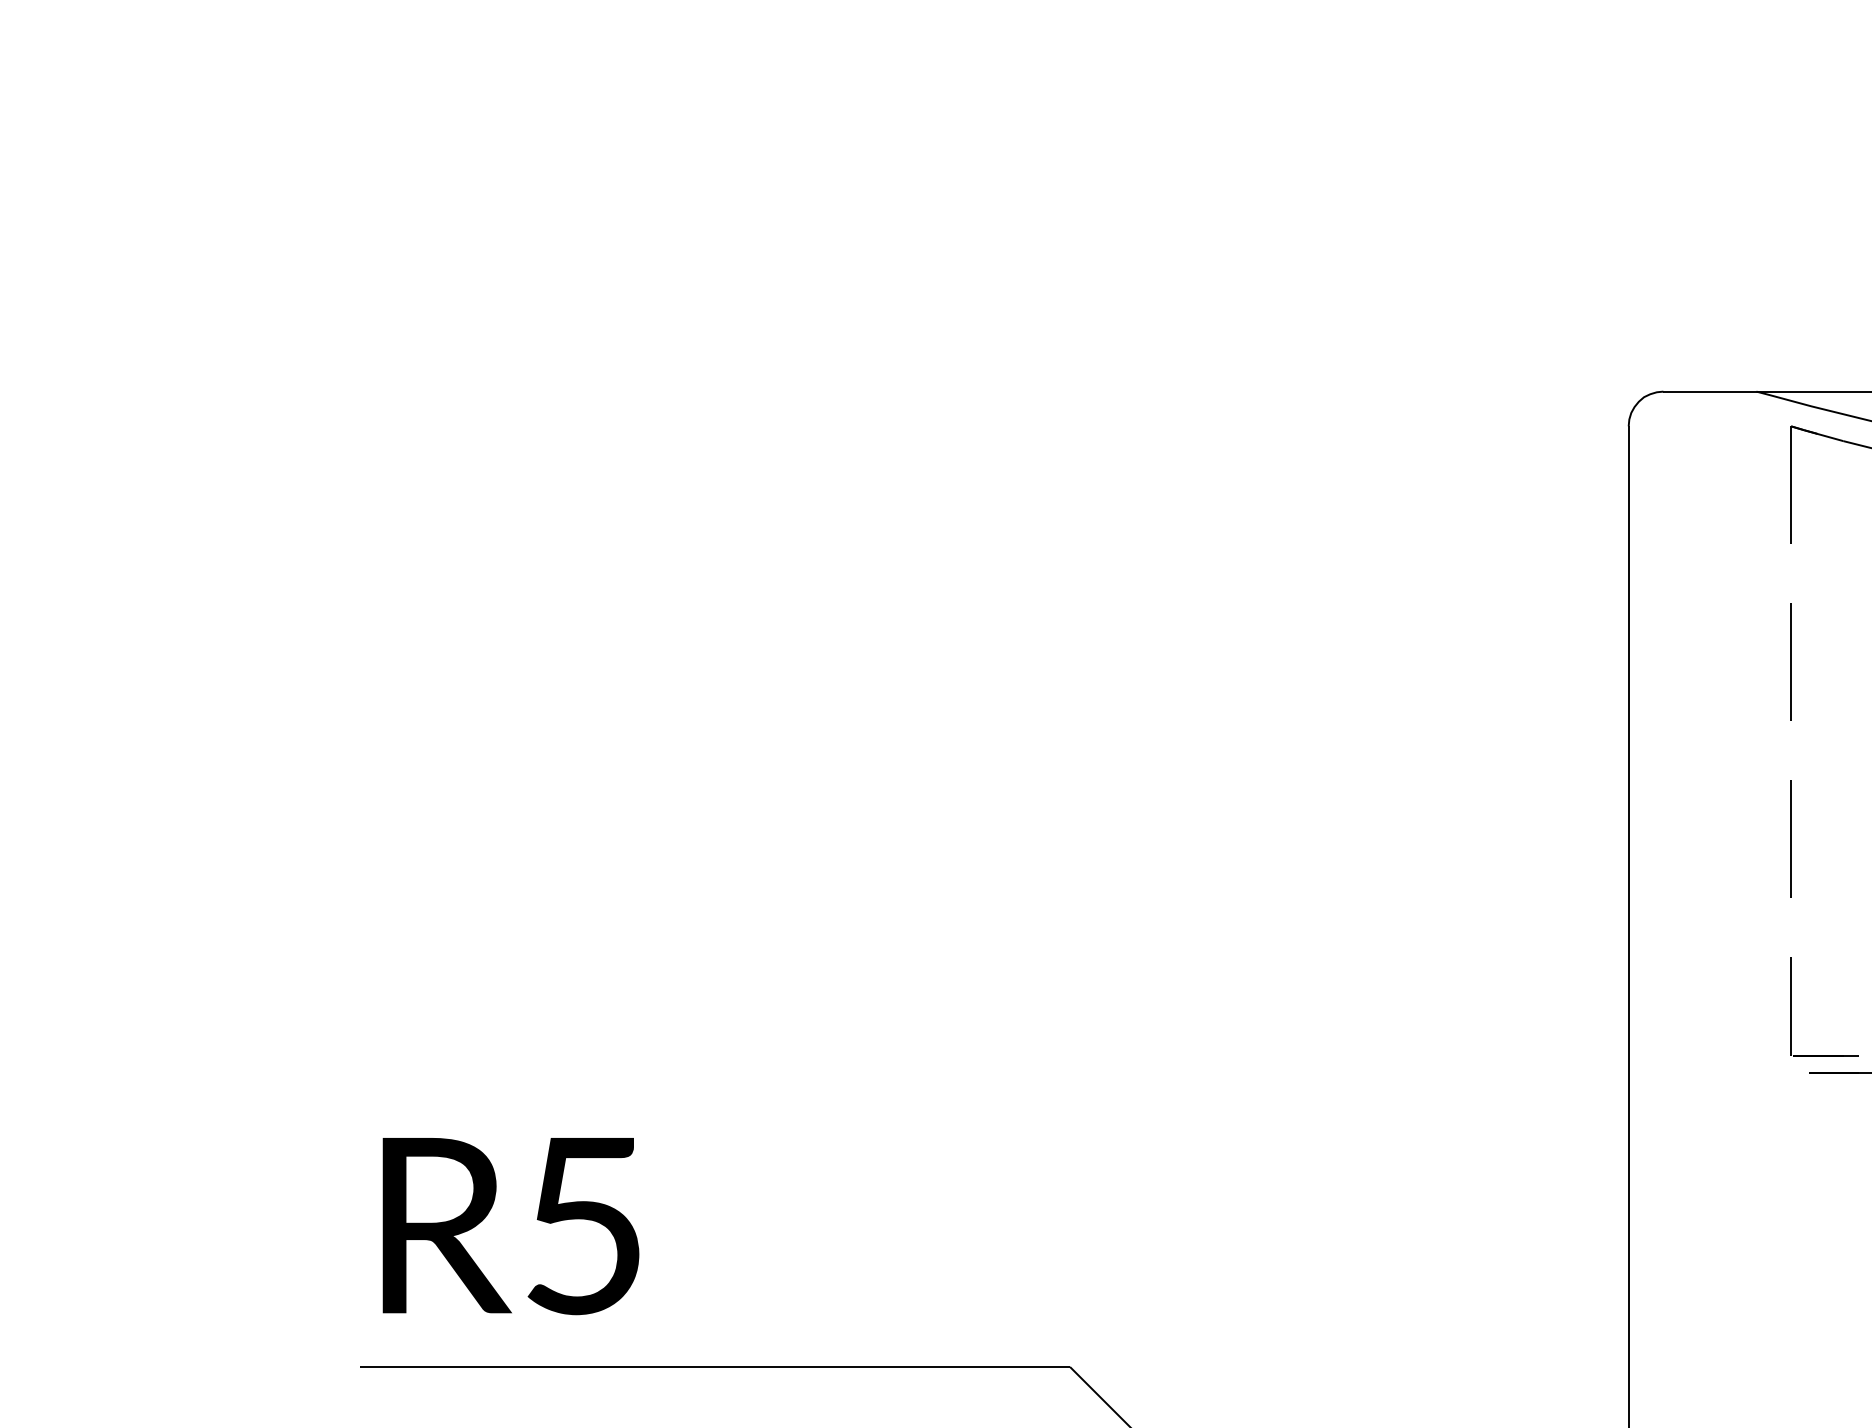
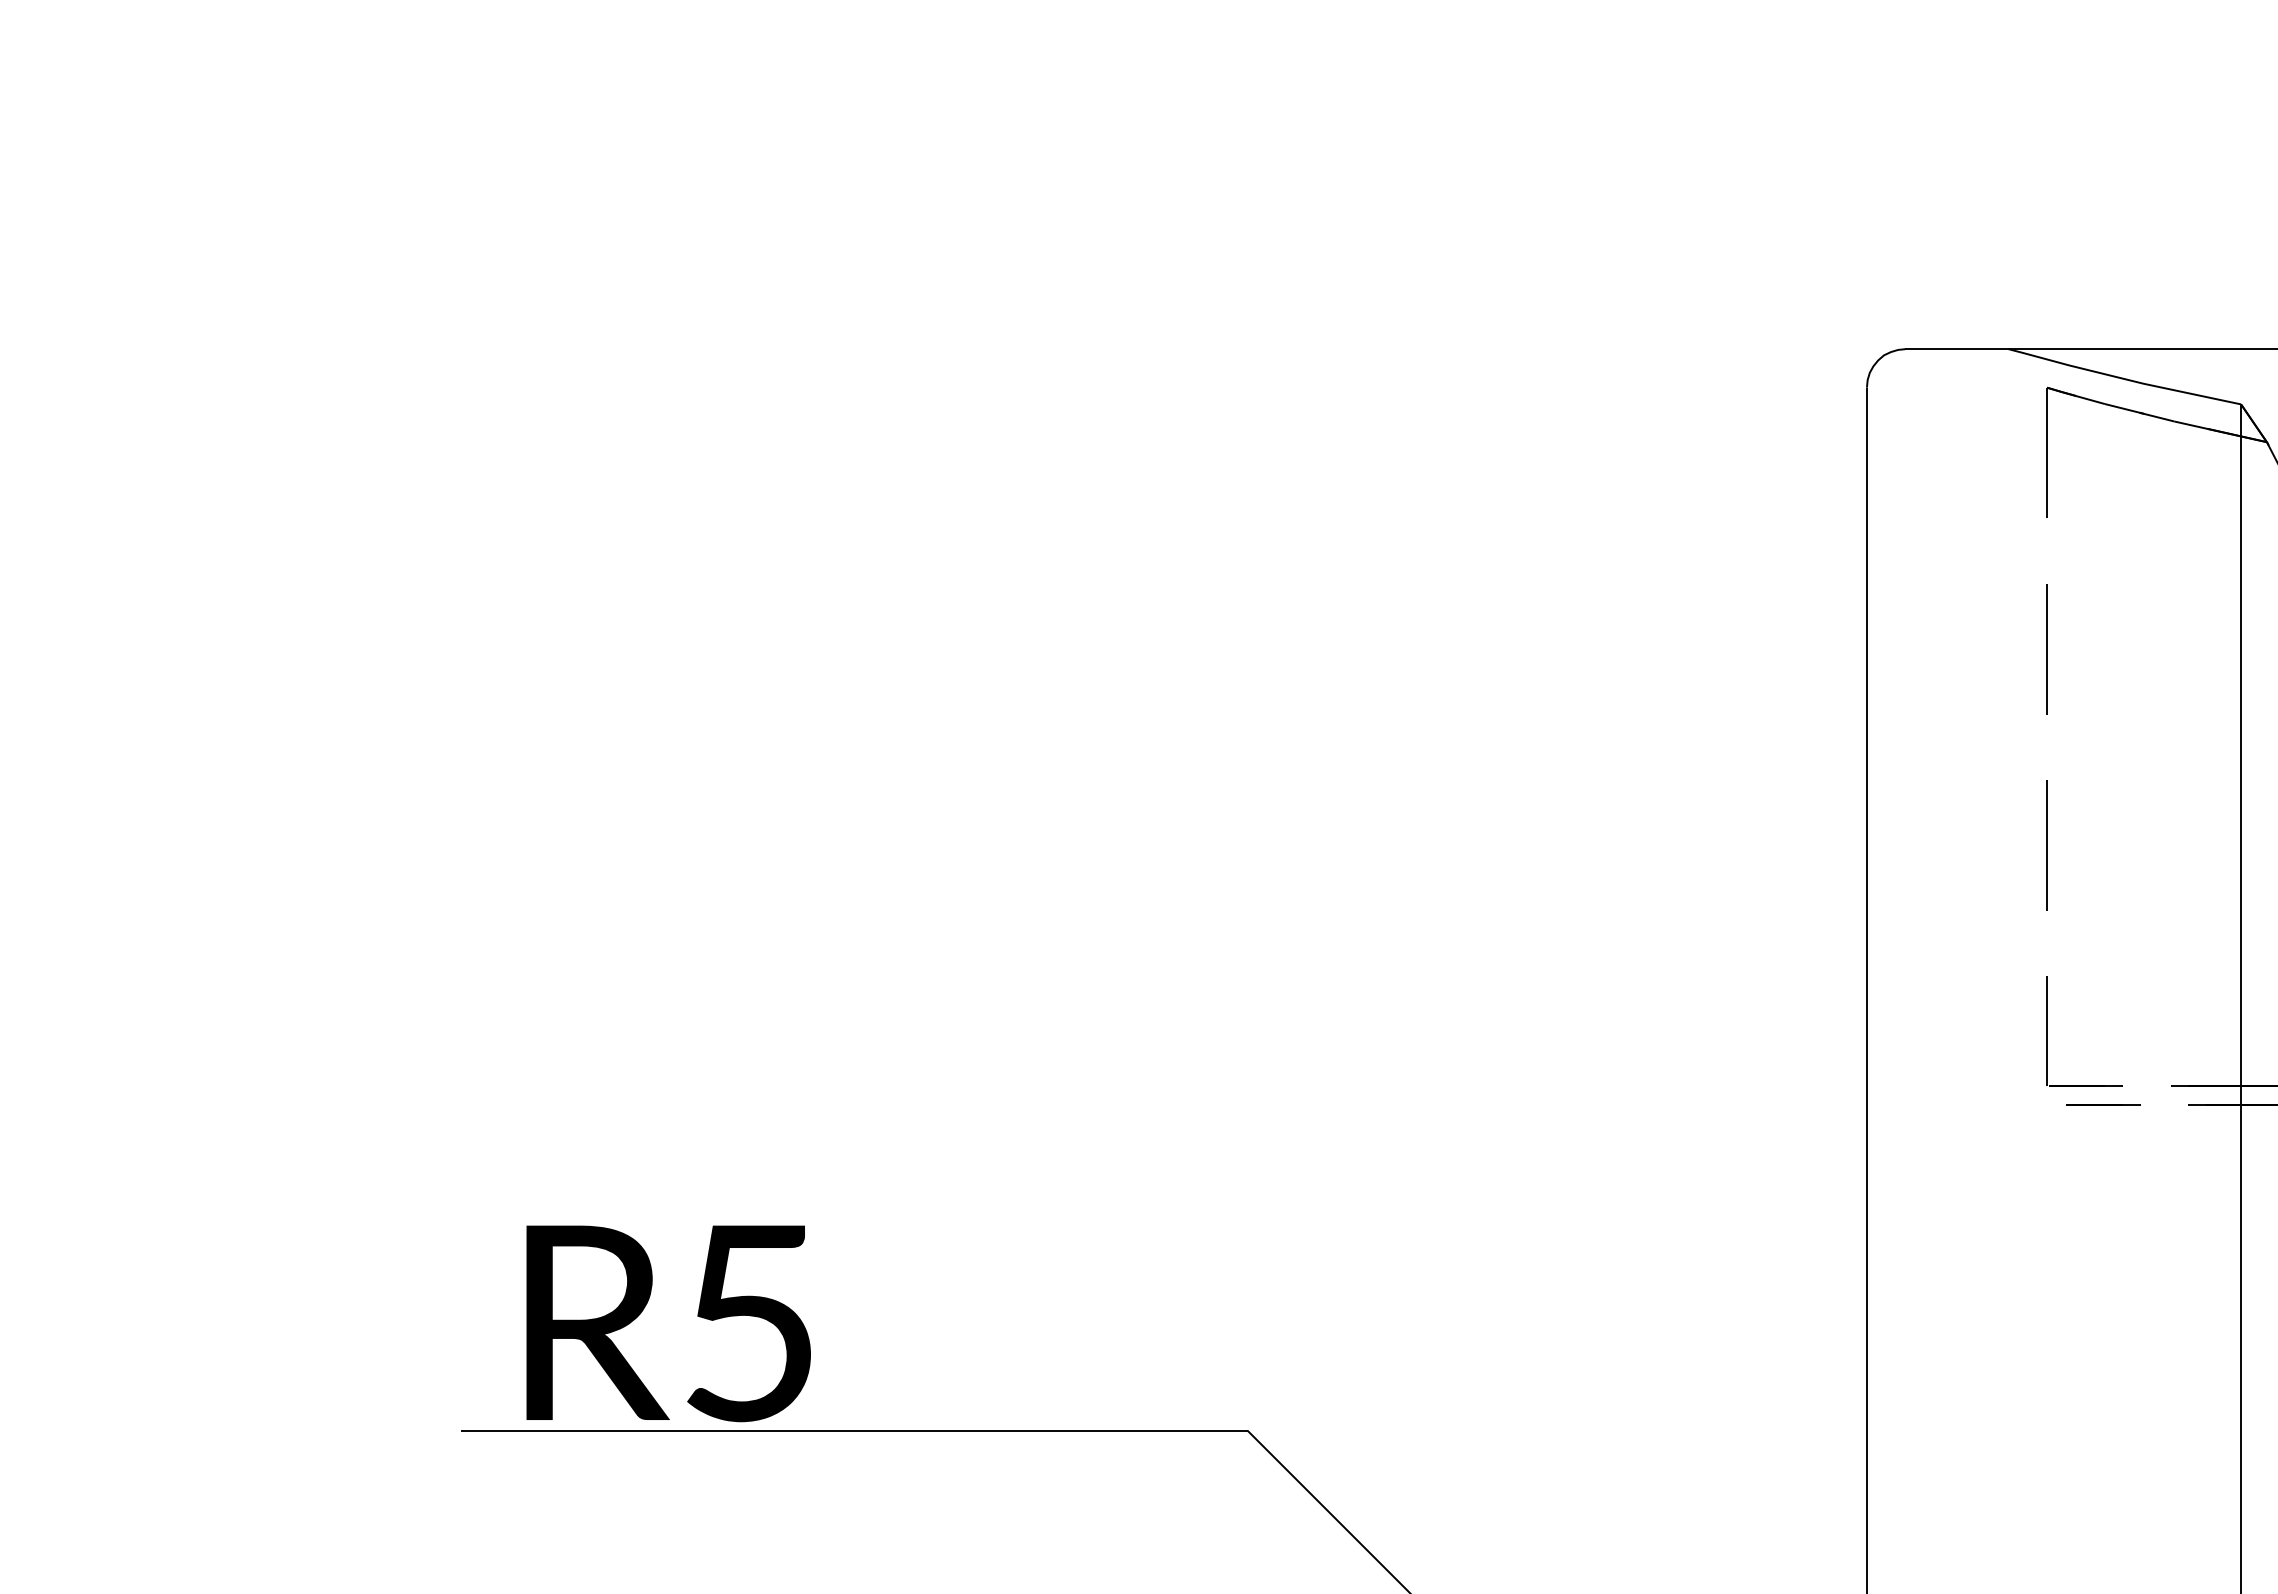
text: (510, 1226) -> (668, 1323), moved

